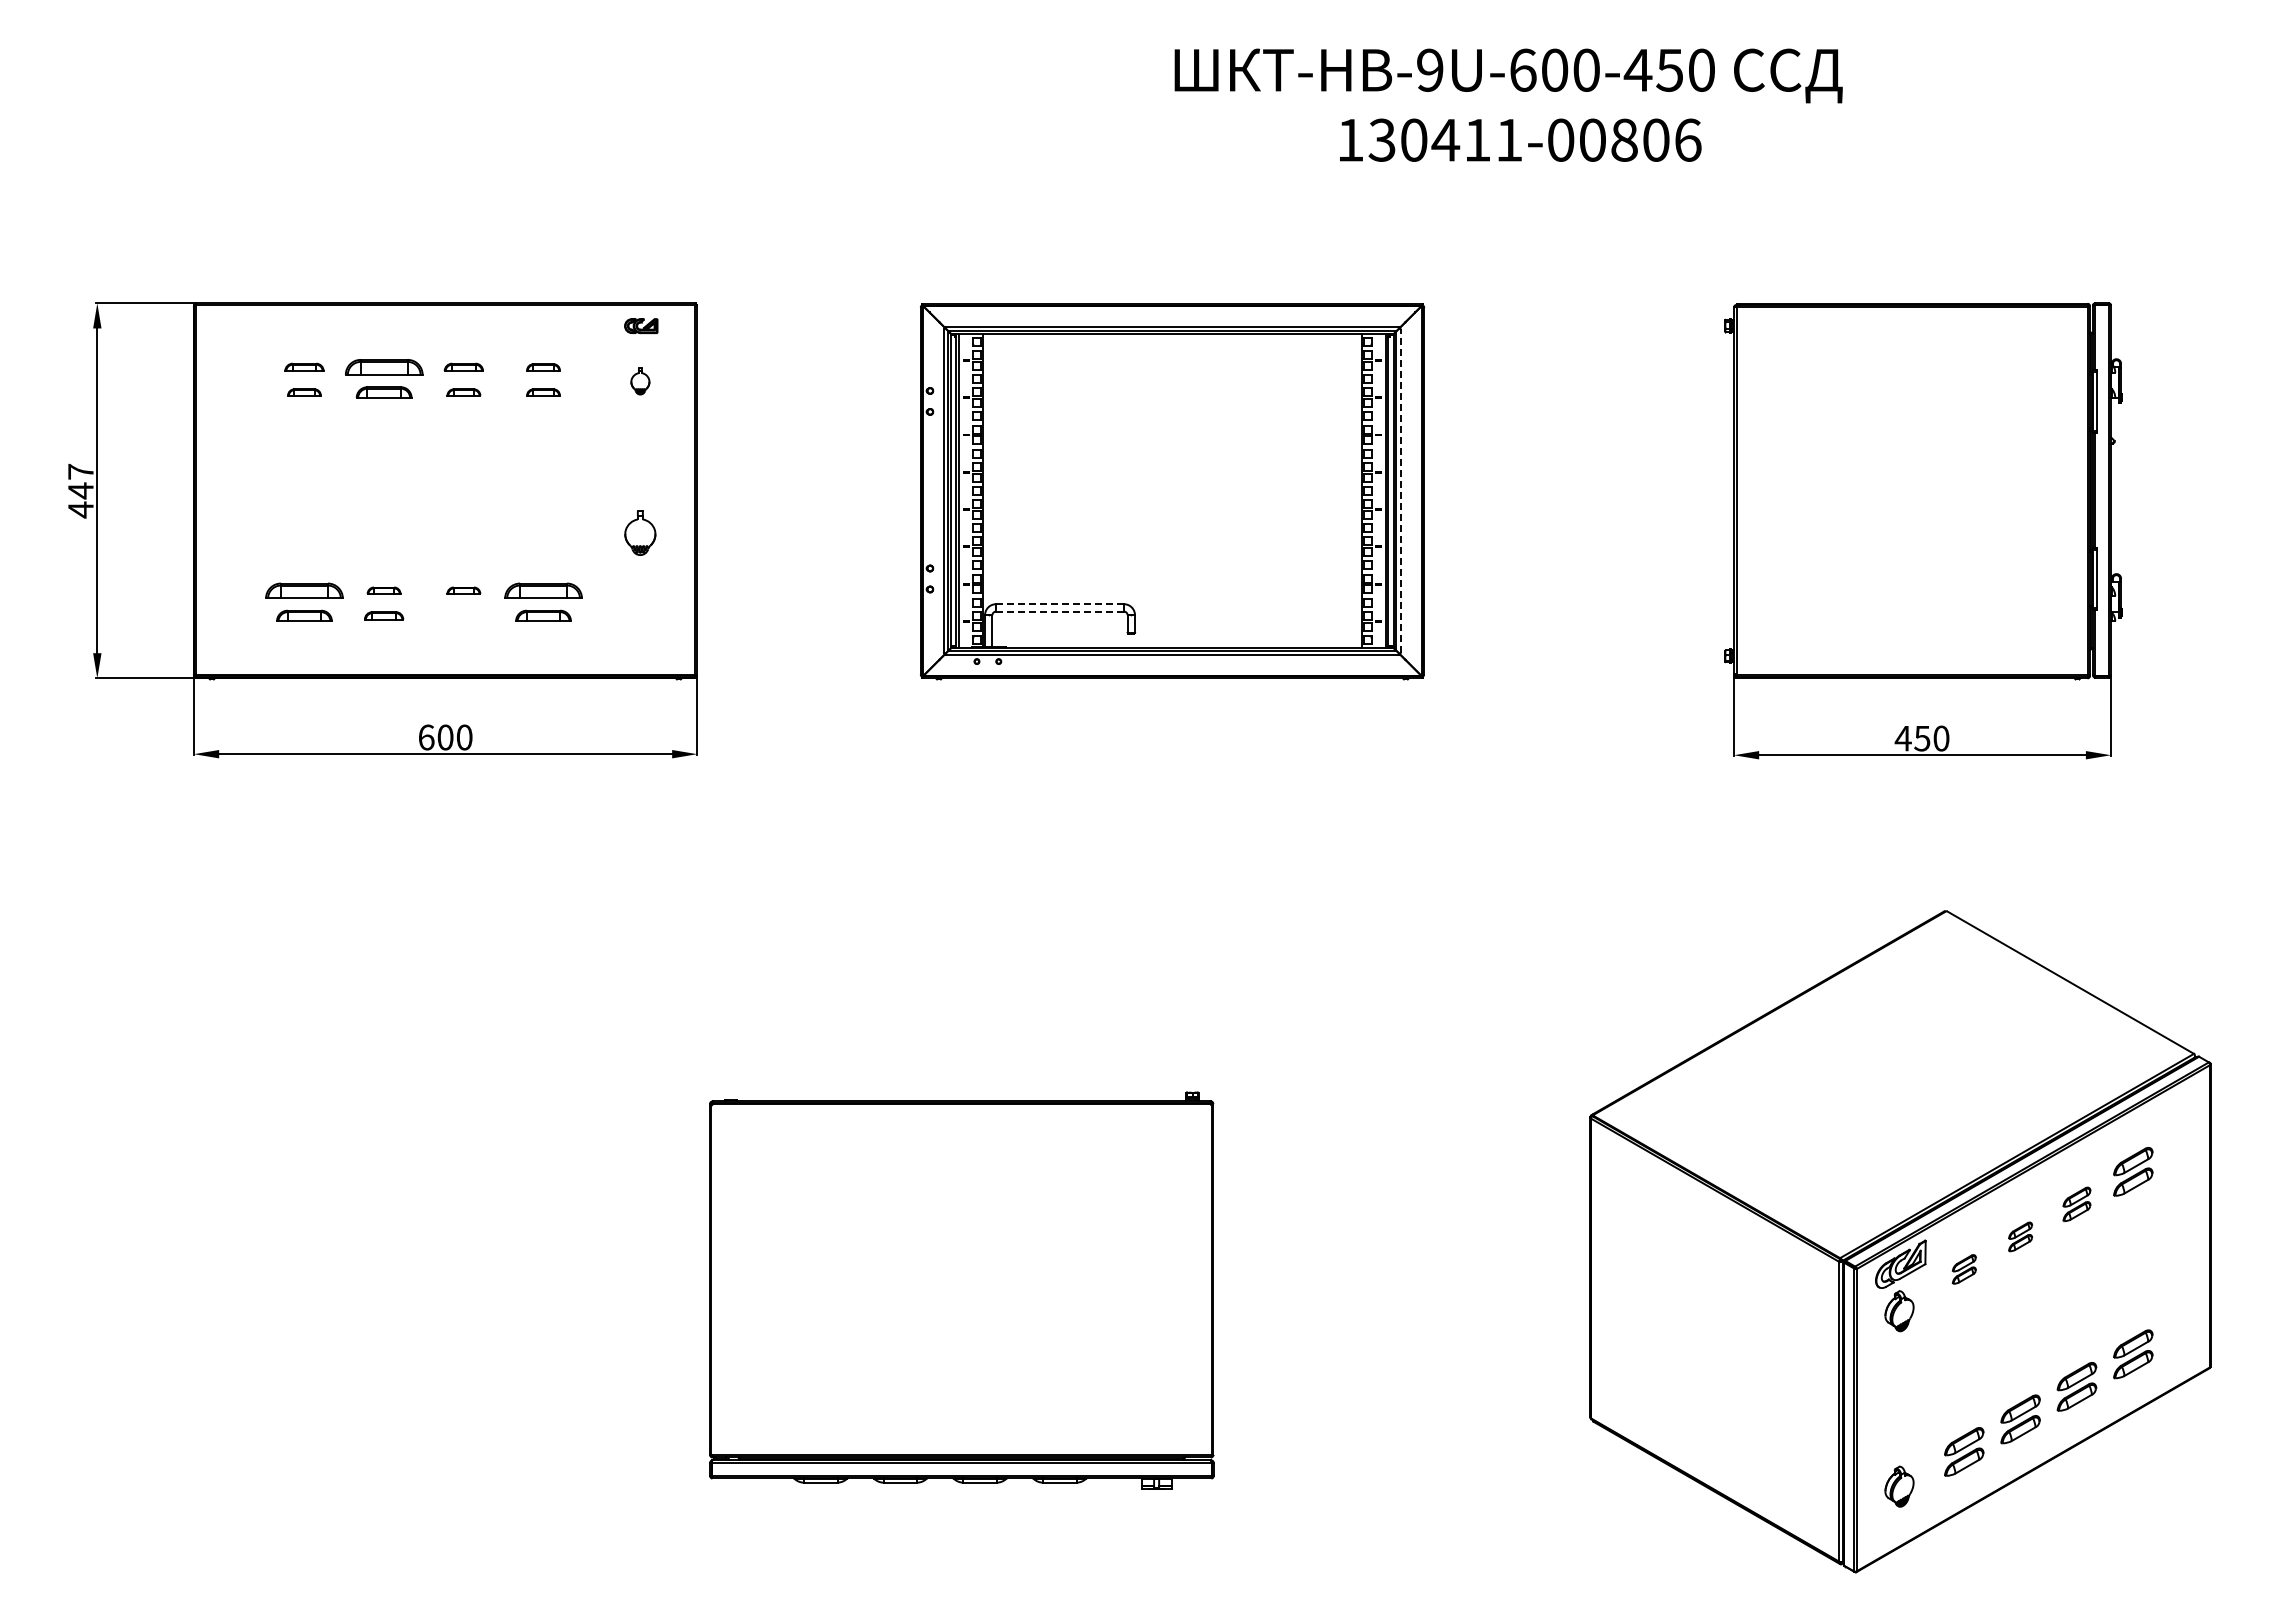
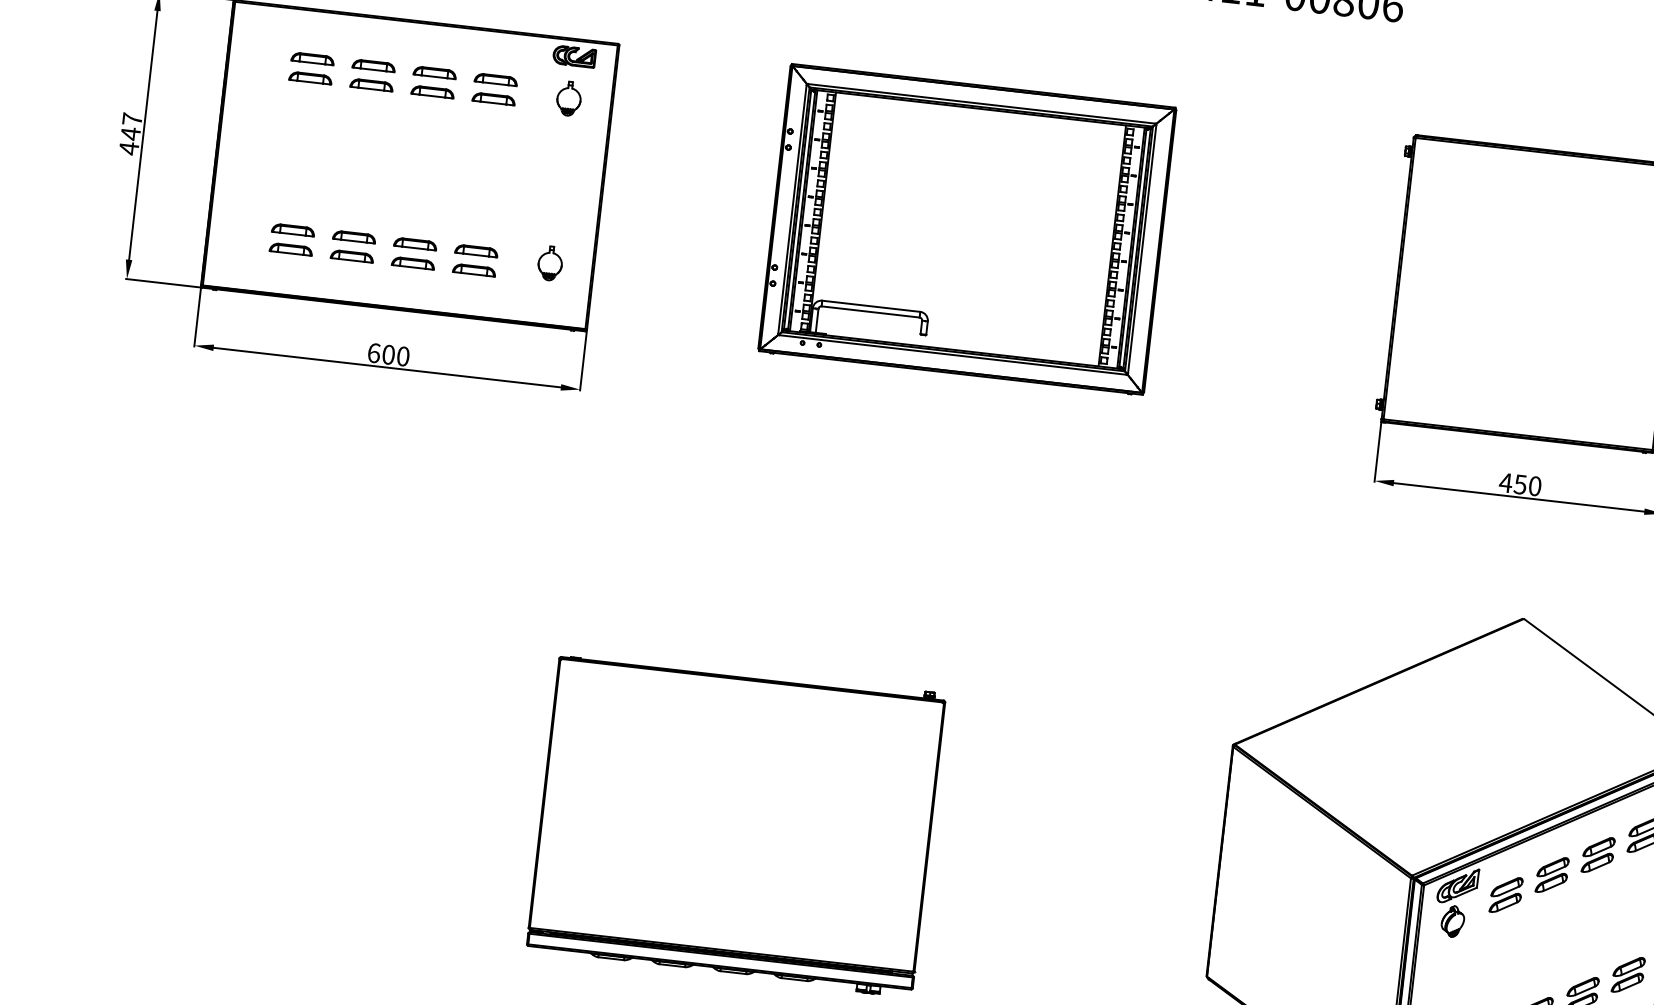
part: (641, 325) -> (574, 56), size x1.67
part: (304, 367) -> (312, 58), size x1.43
part: (383, 367) -> (373, 65), size x0.71
part: (463, 367) -> (434, 72), size x1.43
part: (543, 367) -> (496, 79), size x1.67
part: (640, 381) -> (569, 98), size x1.67
part: (304, 392) -> (310, 78), size x1.67
part: (463, 392) -> (432, 91), size x1.67
part: (543, 392) -> (493, 98), size x1.67
line: (1400, 490) -> (1142, 248), dashed -> solid
part: (640, 532) -> (550, 263), moved
part: (304, 590) -> (293, 229), size x0.71
part: (383, 590) -> (353, 236), size x1.67
part: (463, 590) -> (415, 243), size x1.67
part: (543, 590) -> (476, 250), size x0.71
line: (1060, 604) -> (871, 306), dashed -> solid
line: (1060, 611) -> (871, 311), dashed -> solid
part: (383, 615) -> (351, 255), size x1.43
part: (463, 615) -> (413, 262), added
part: (2076, 1204) -> (1597, 855), size x1.43
part: (2020, 1236) -> (1552, 874), size x1.67
part: (1964, 1269) -> (1506, 895), size x1.67

